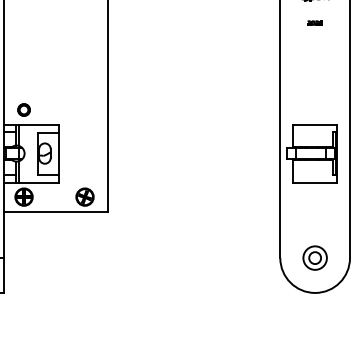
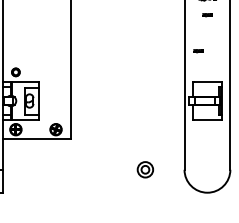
part: (301, 78) -> (198, 51), added
part: (313, 257) -> (144, 169), moved

